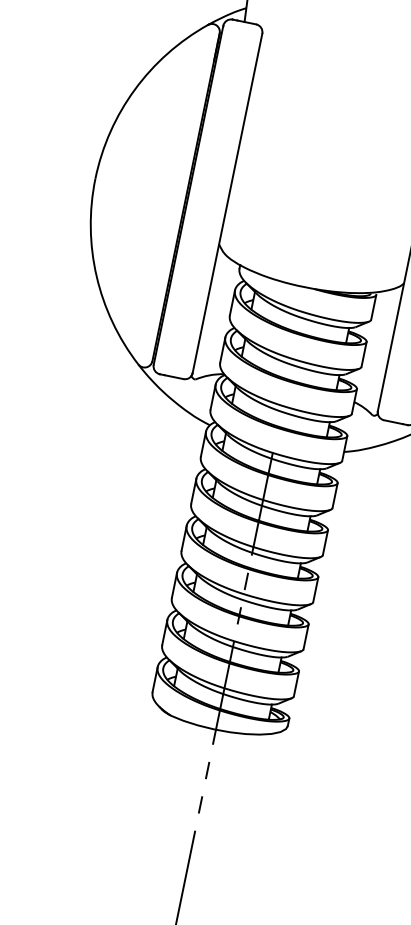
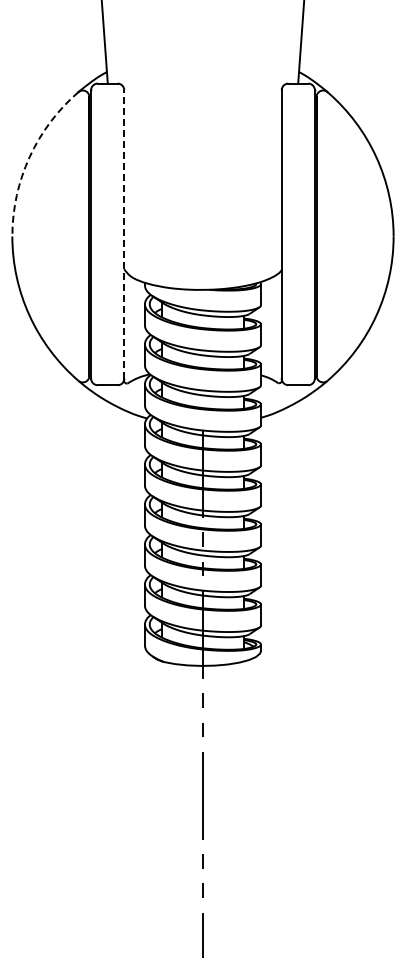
arc: (134, 90) -> (29, 157), solid -> dashed
line: (228, 202) -> (124, 233), solid -> dashed

